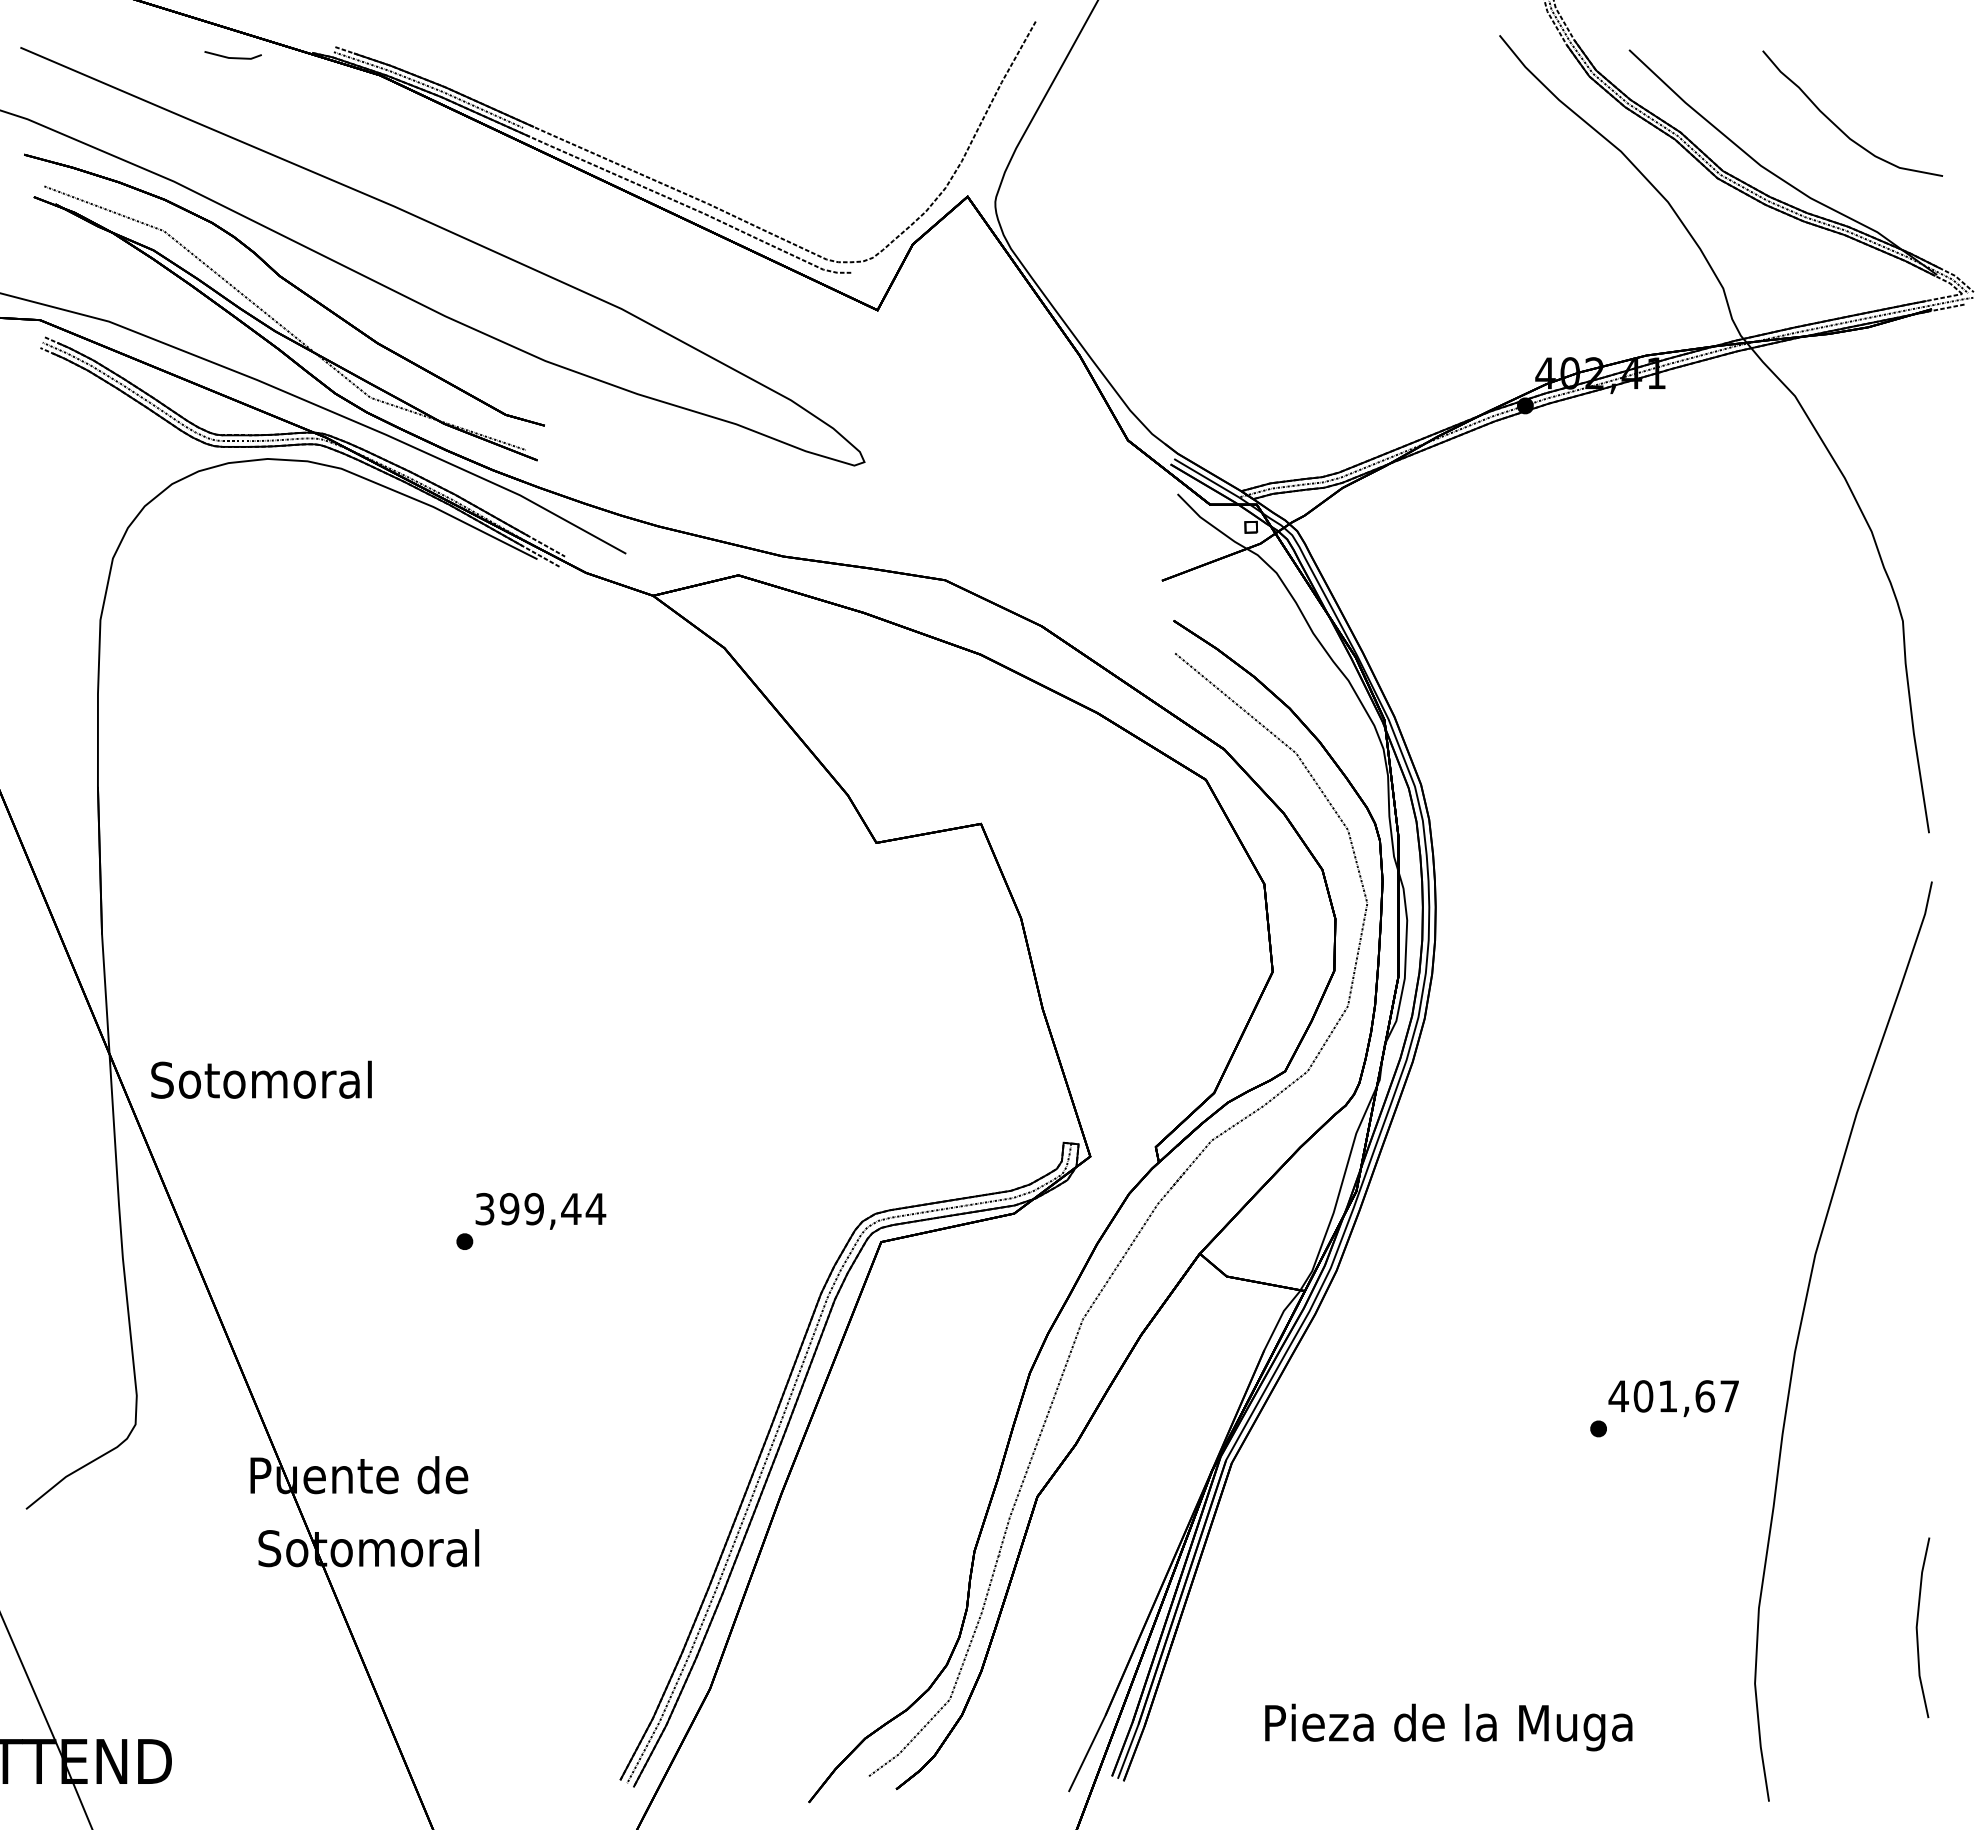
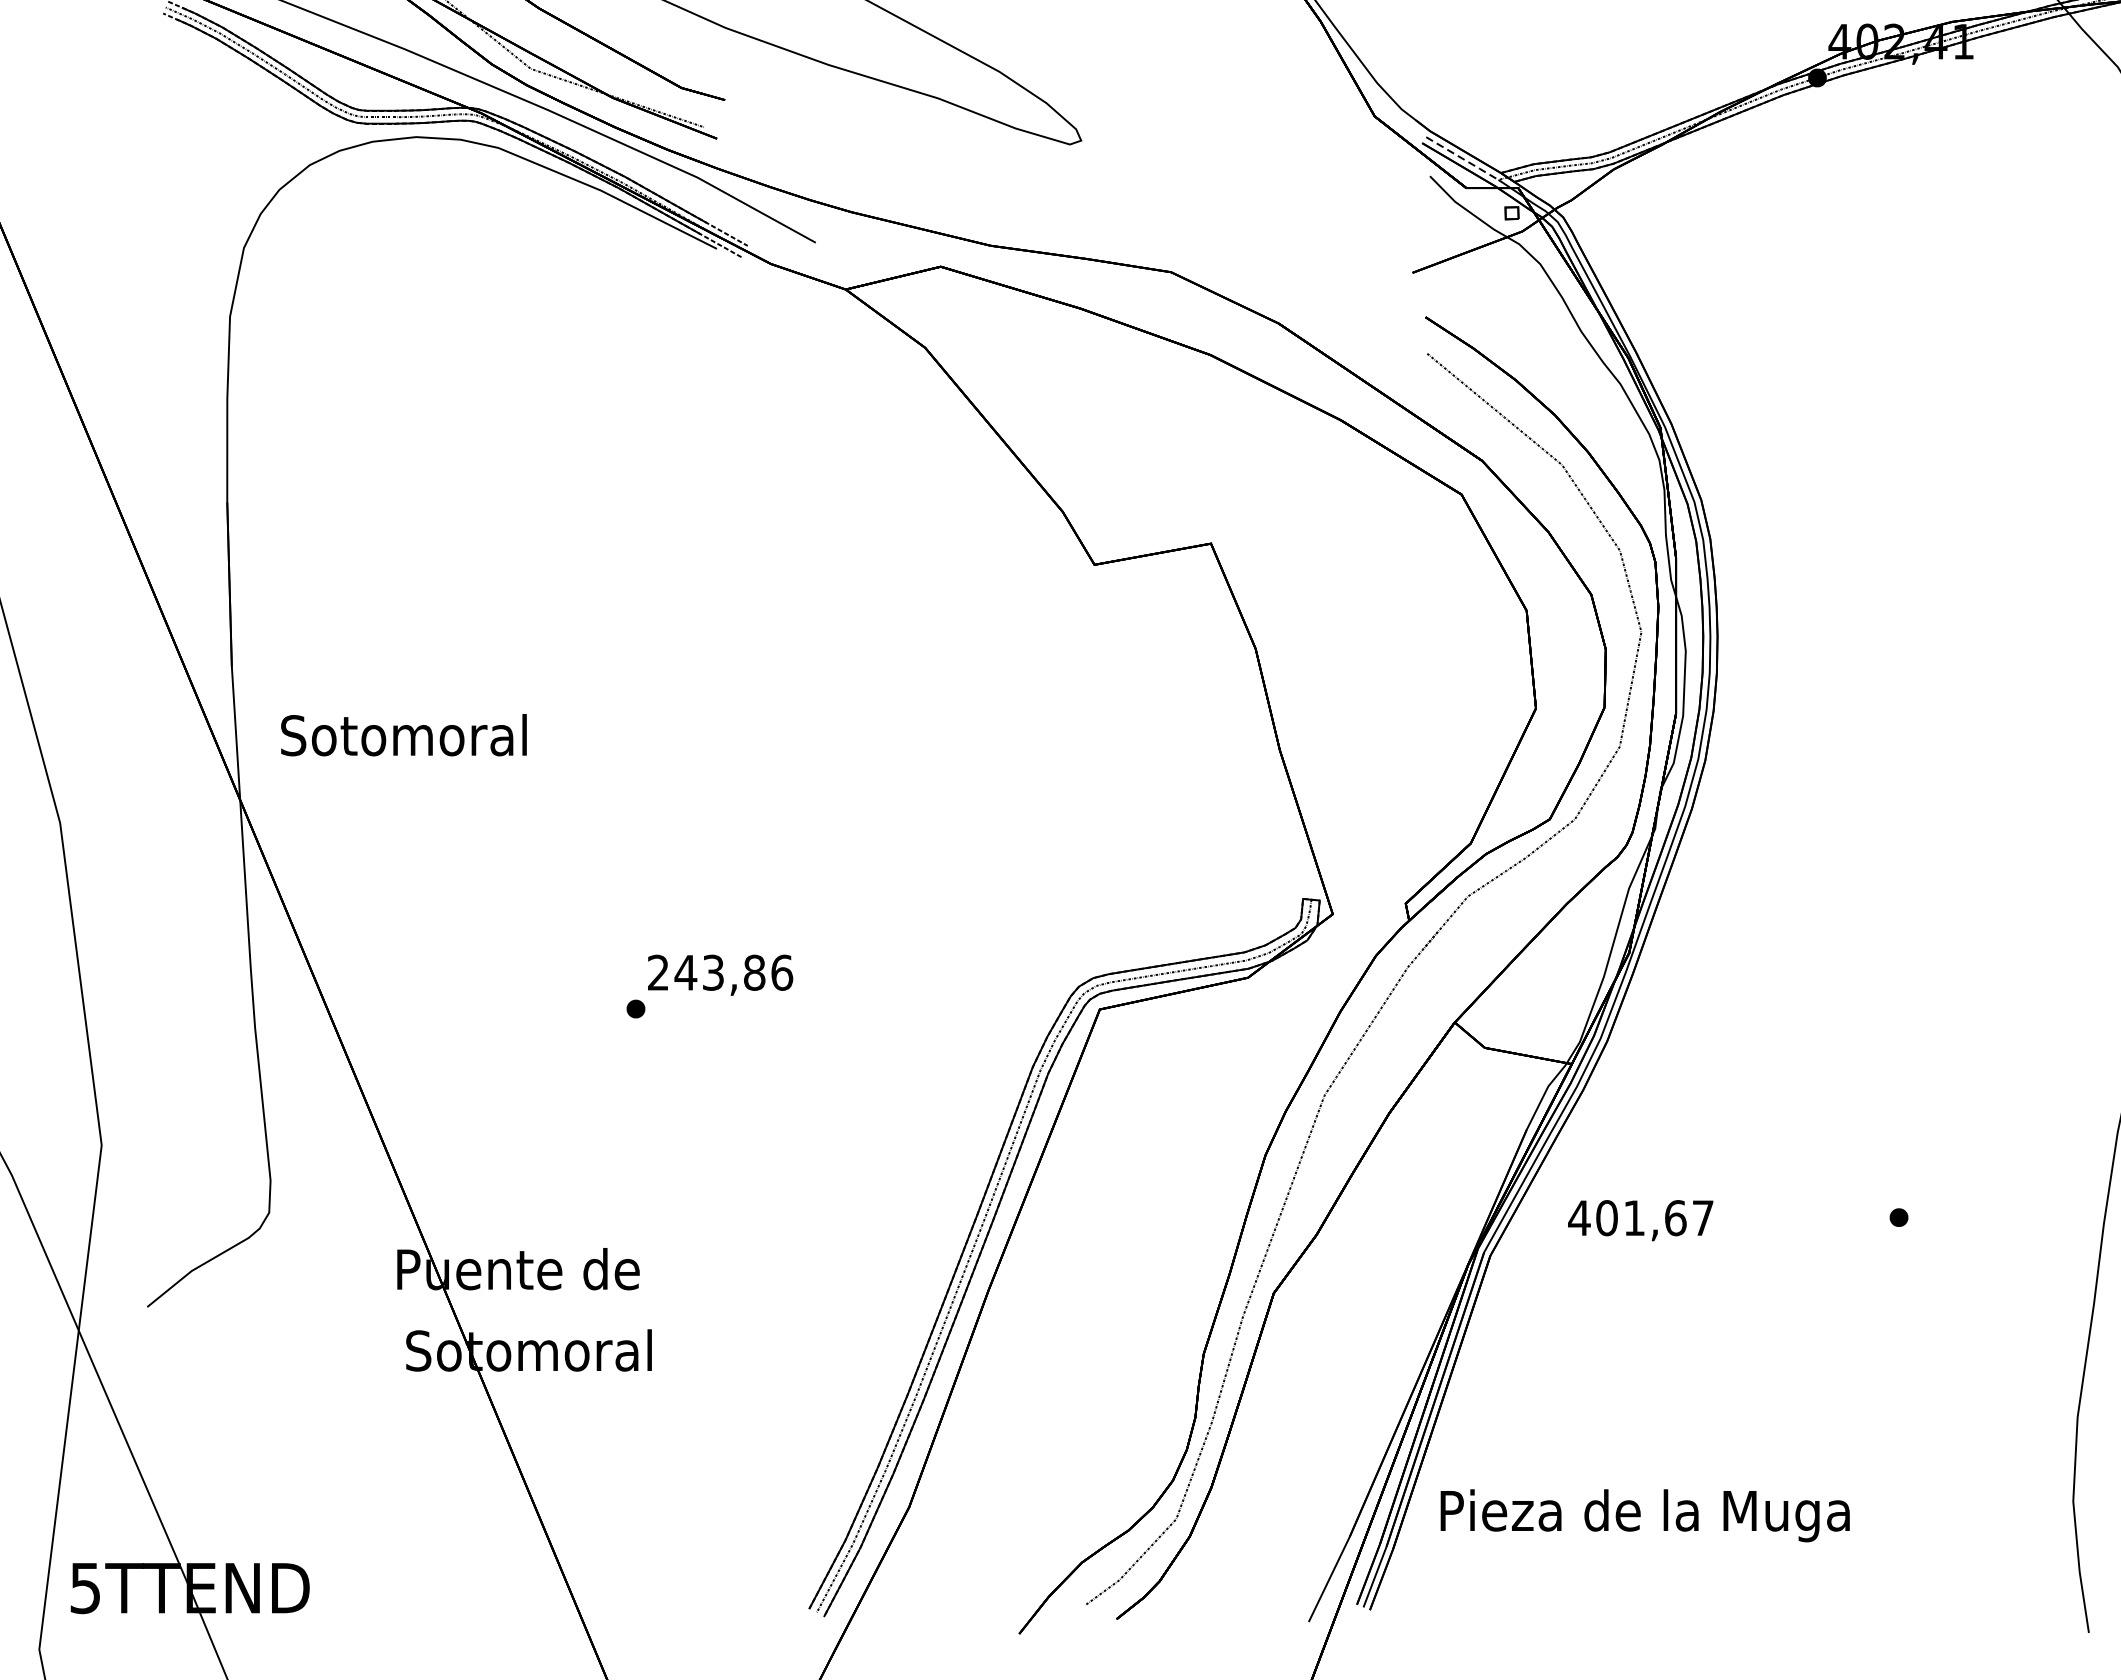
line: (1207, 478) -> (1463, 158), solid -> dashed
text: (261, 1079) -> (403, 734), moved
text: (540, 1208) -> (720, 972), 399,44 -> 243,86
text: (1673, 1398) -> (1640, 1220), moved
text: (1448, 1727) -> (1644, 1515), moved

